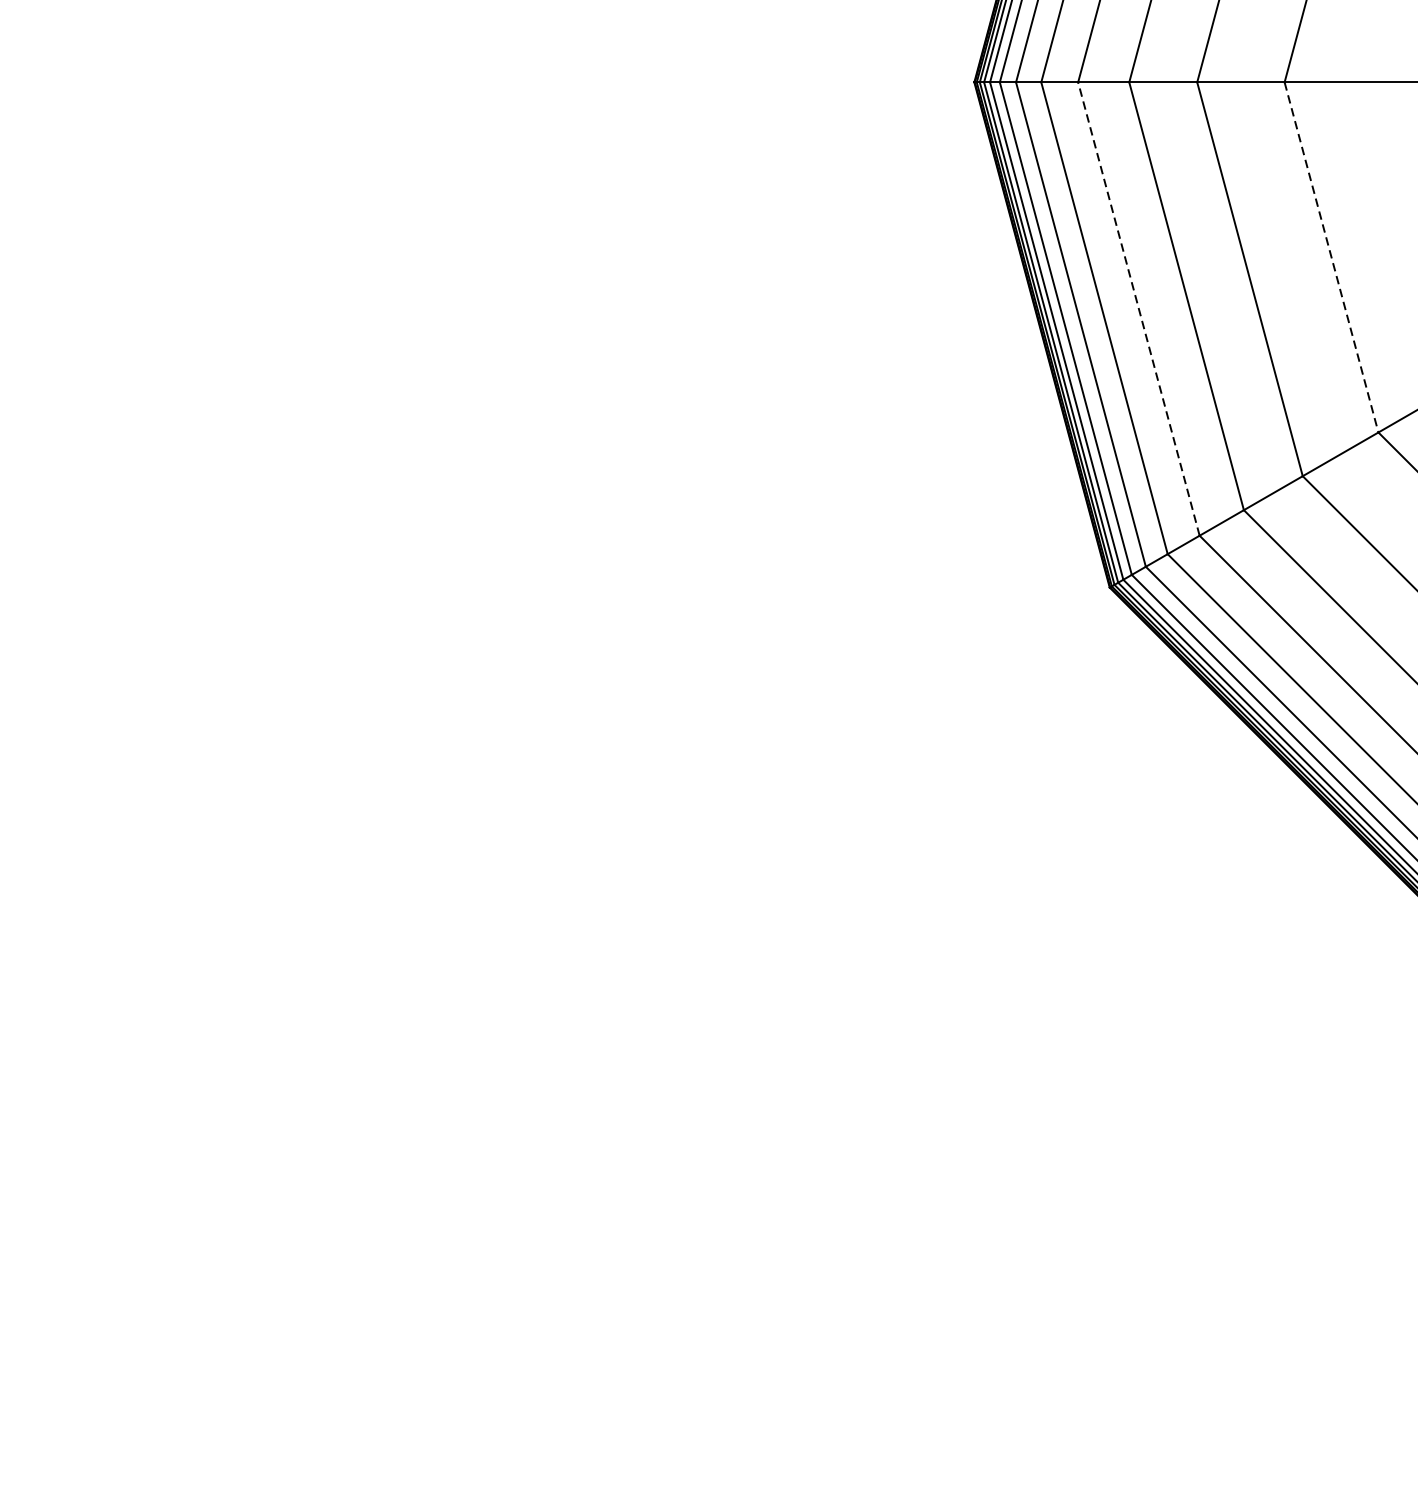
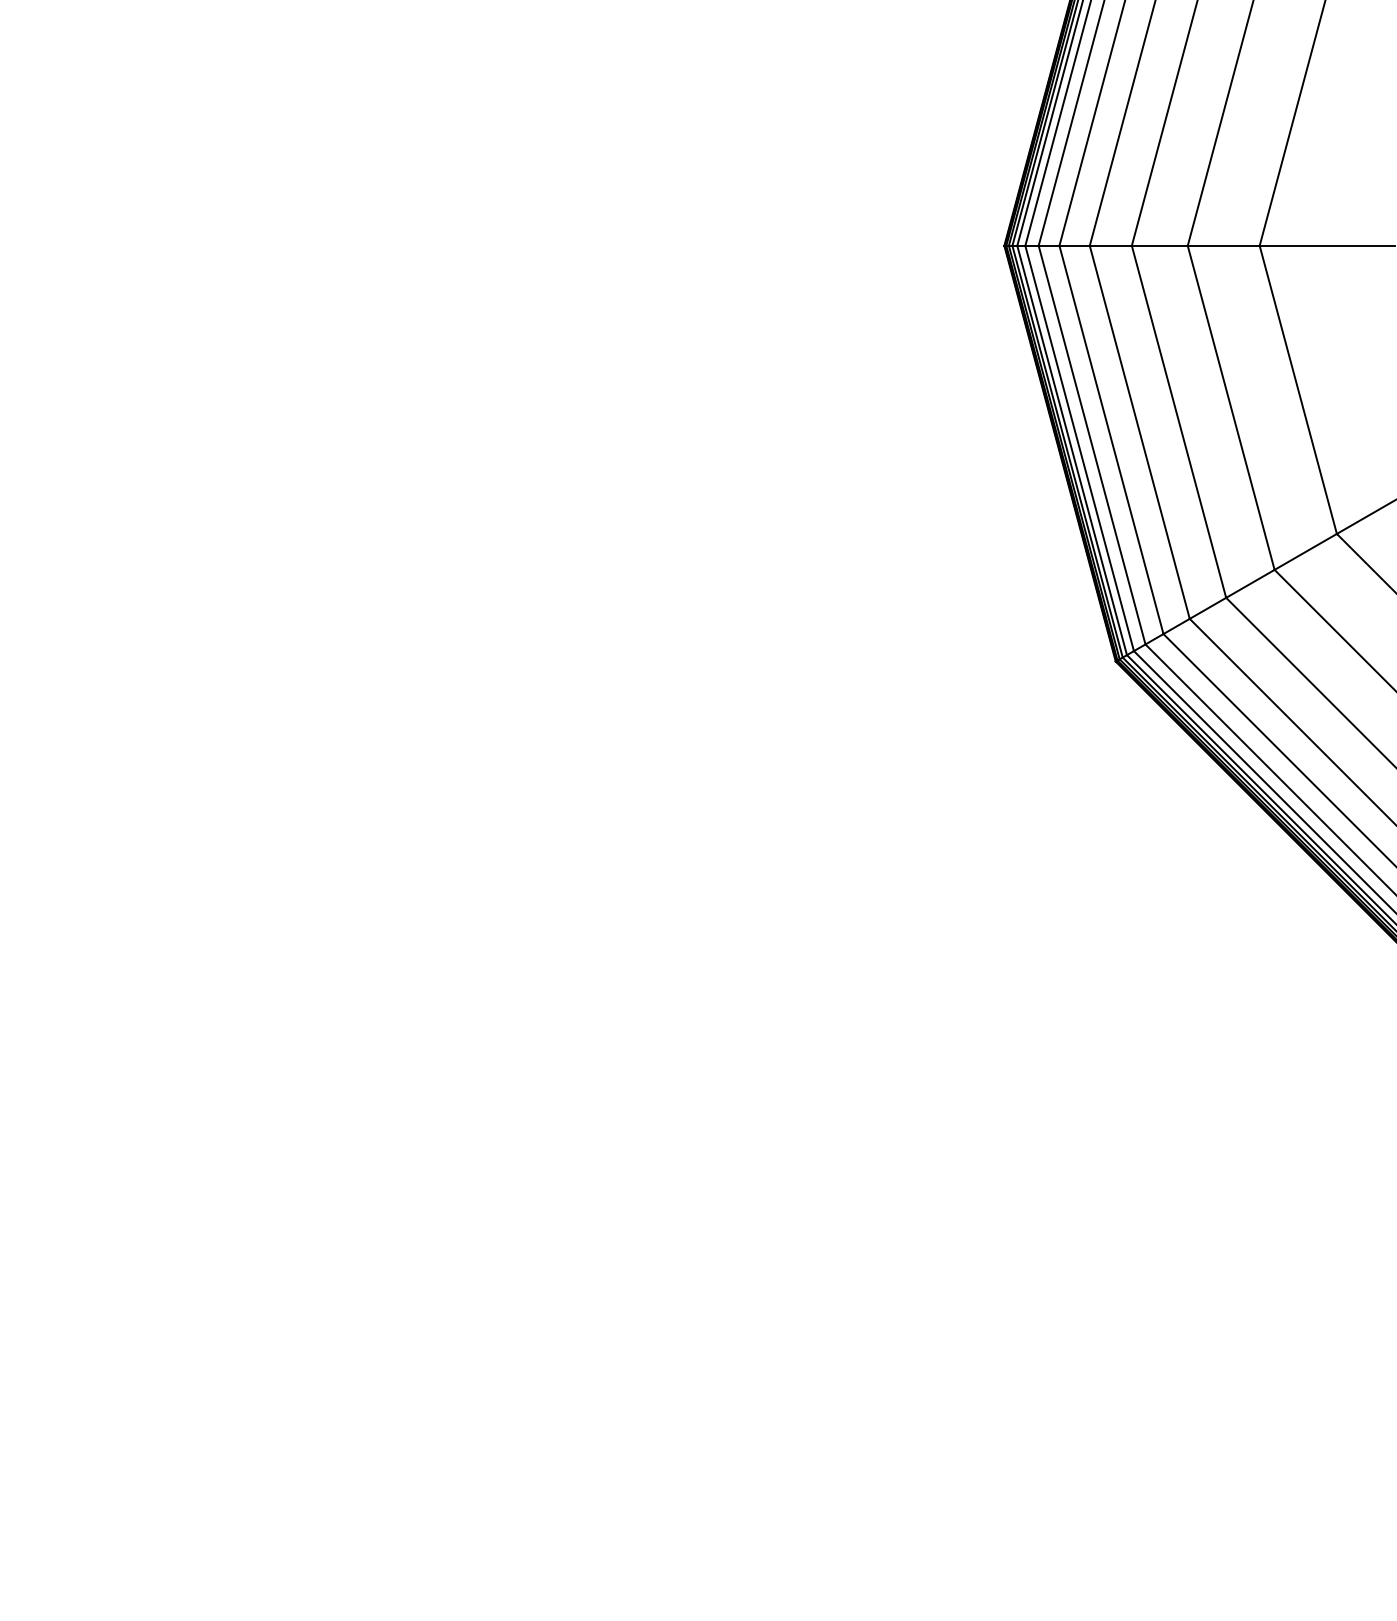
line: (1331, 258) -> (1298, 390), dashed -> solid
line: (1138, 308) -> (1139, 431), dashed -> solid

